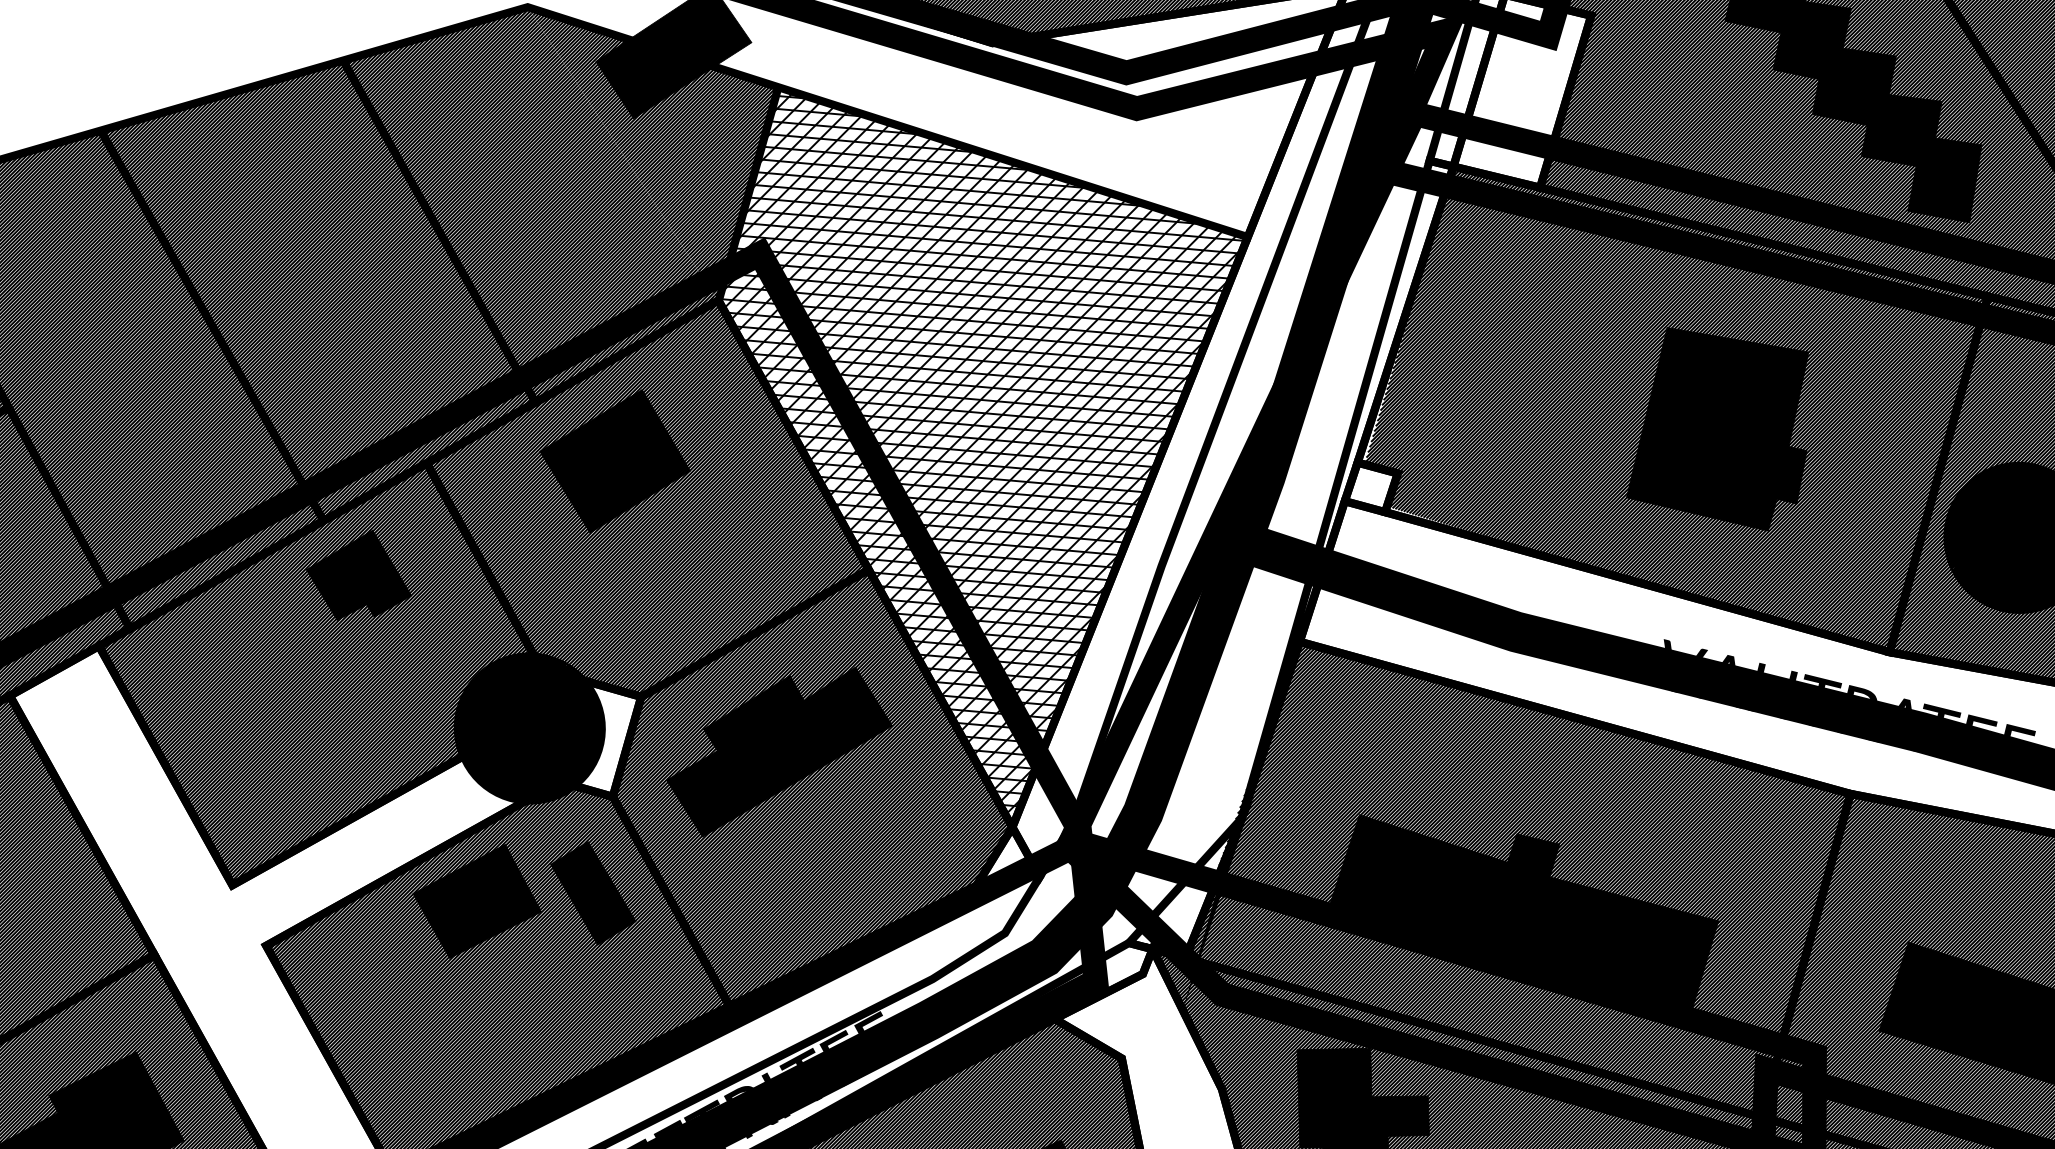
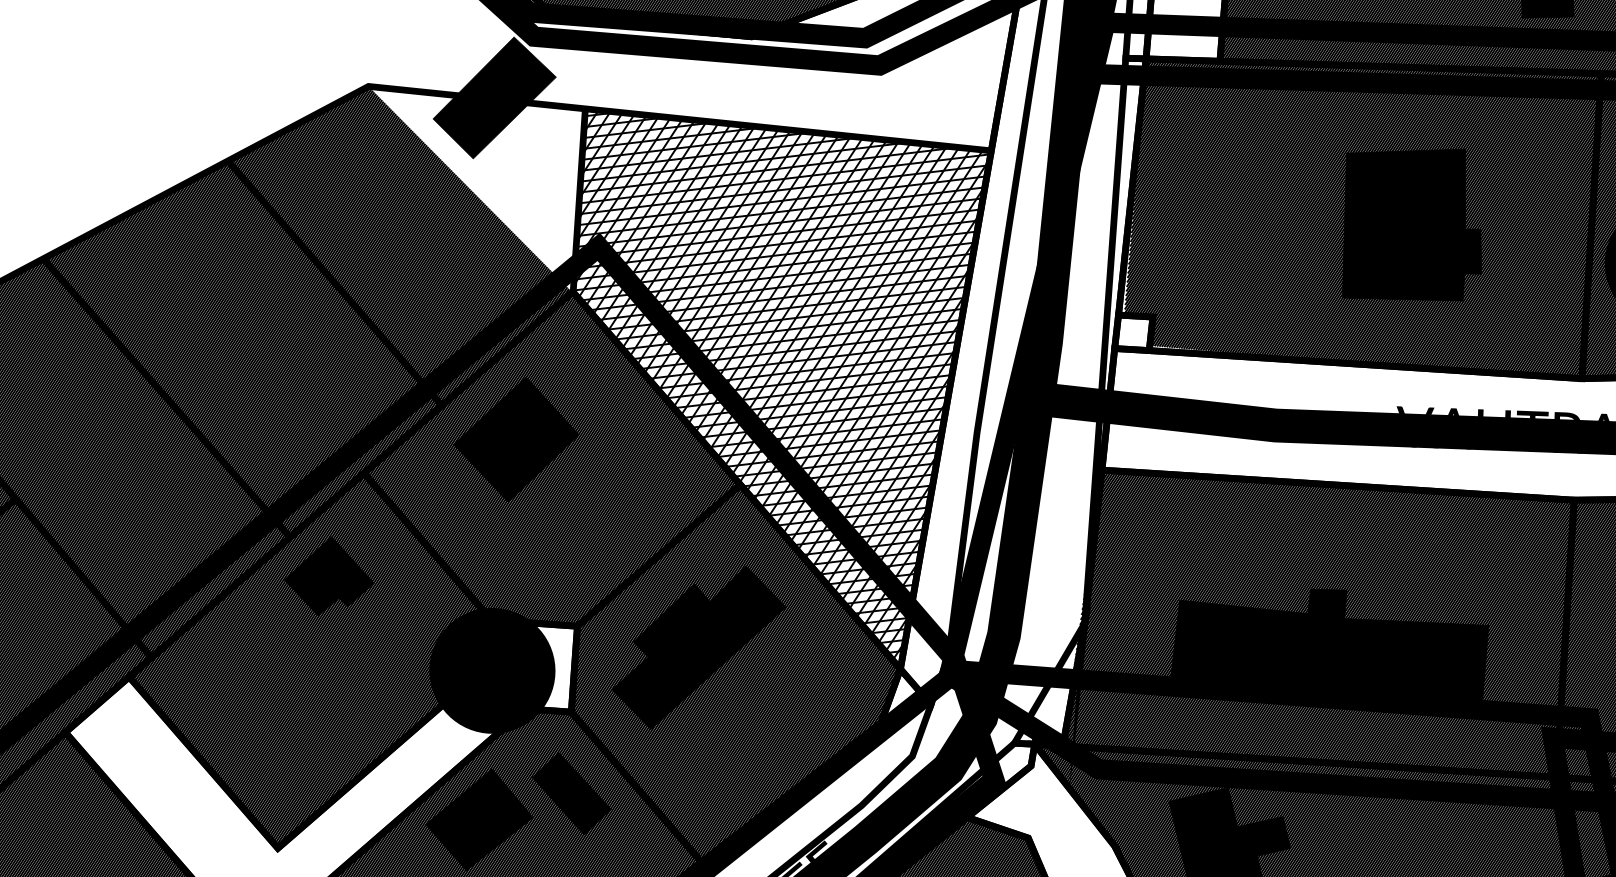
hatch: (652, 153) -> (494, 183), removed

